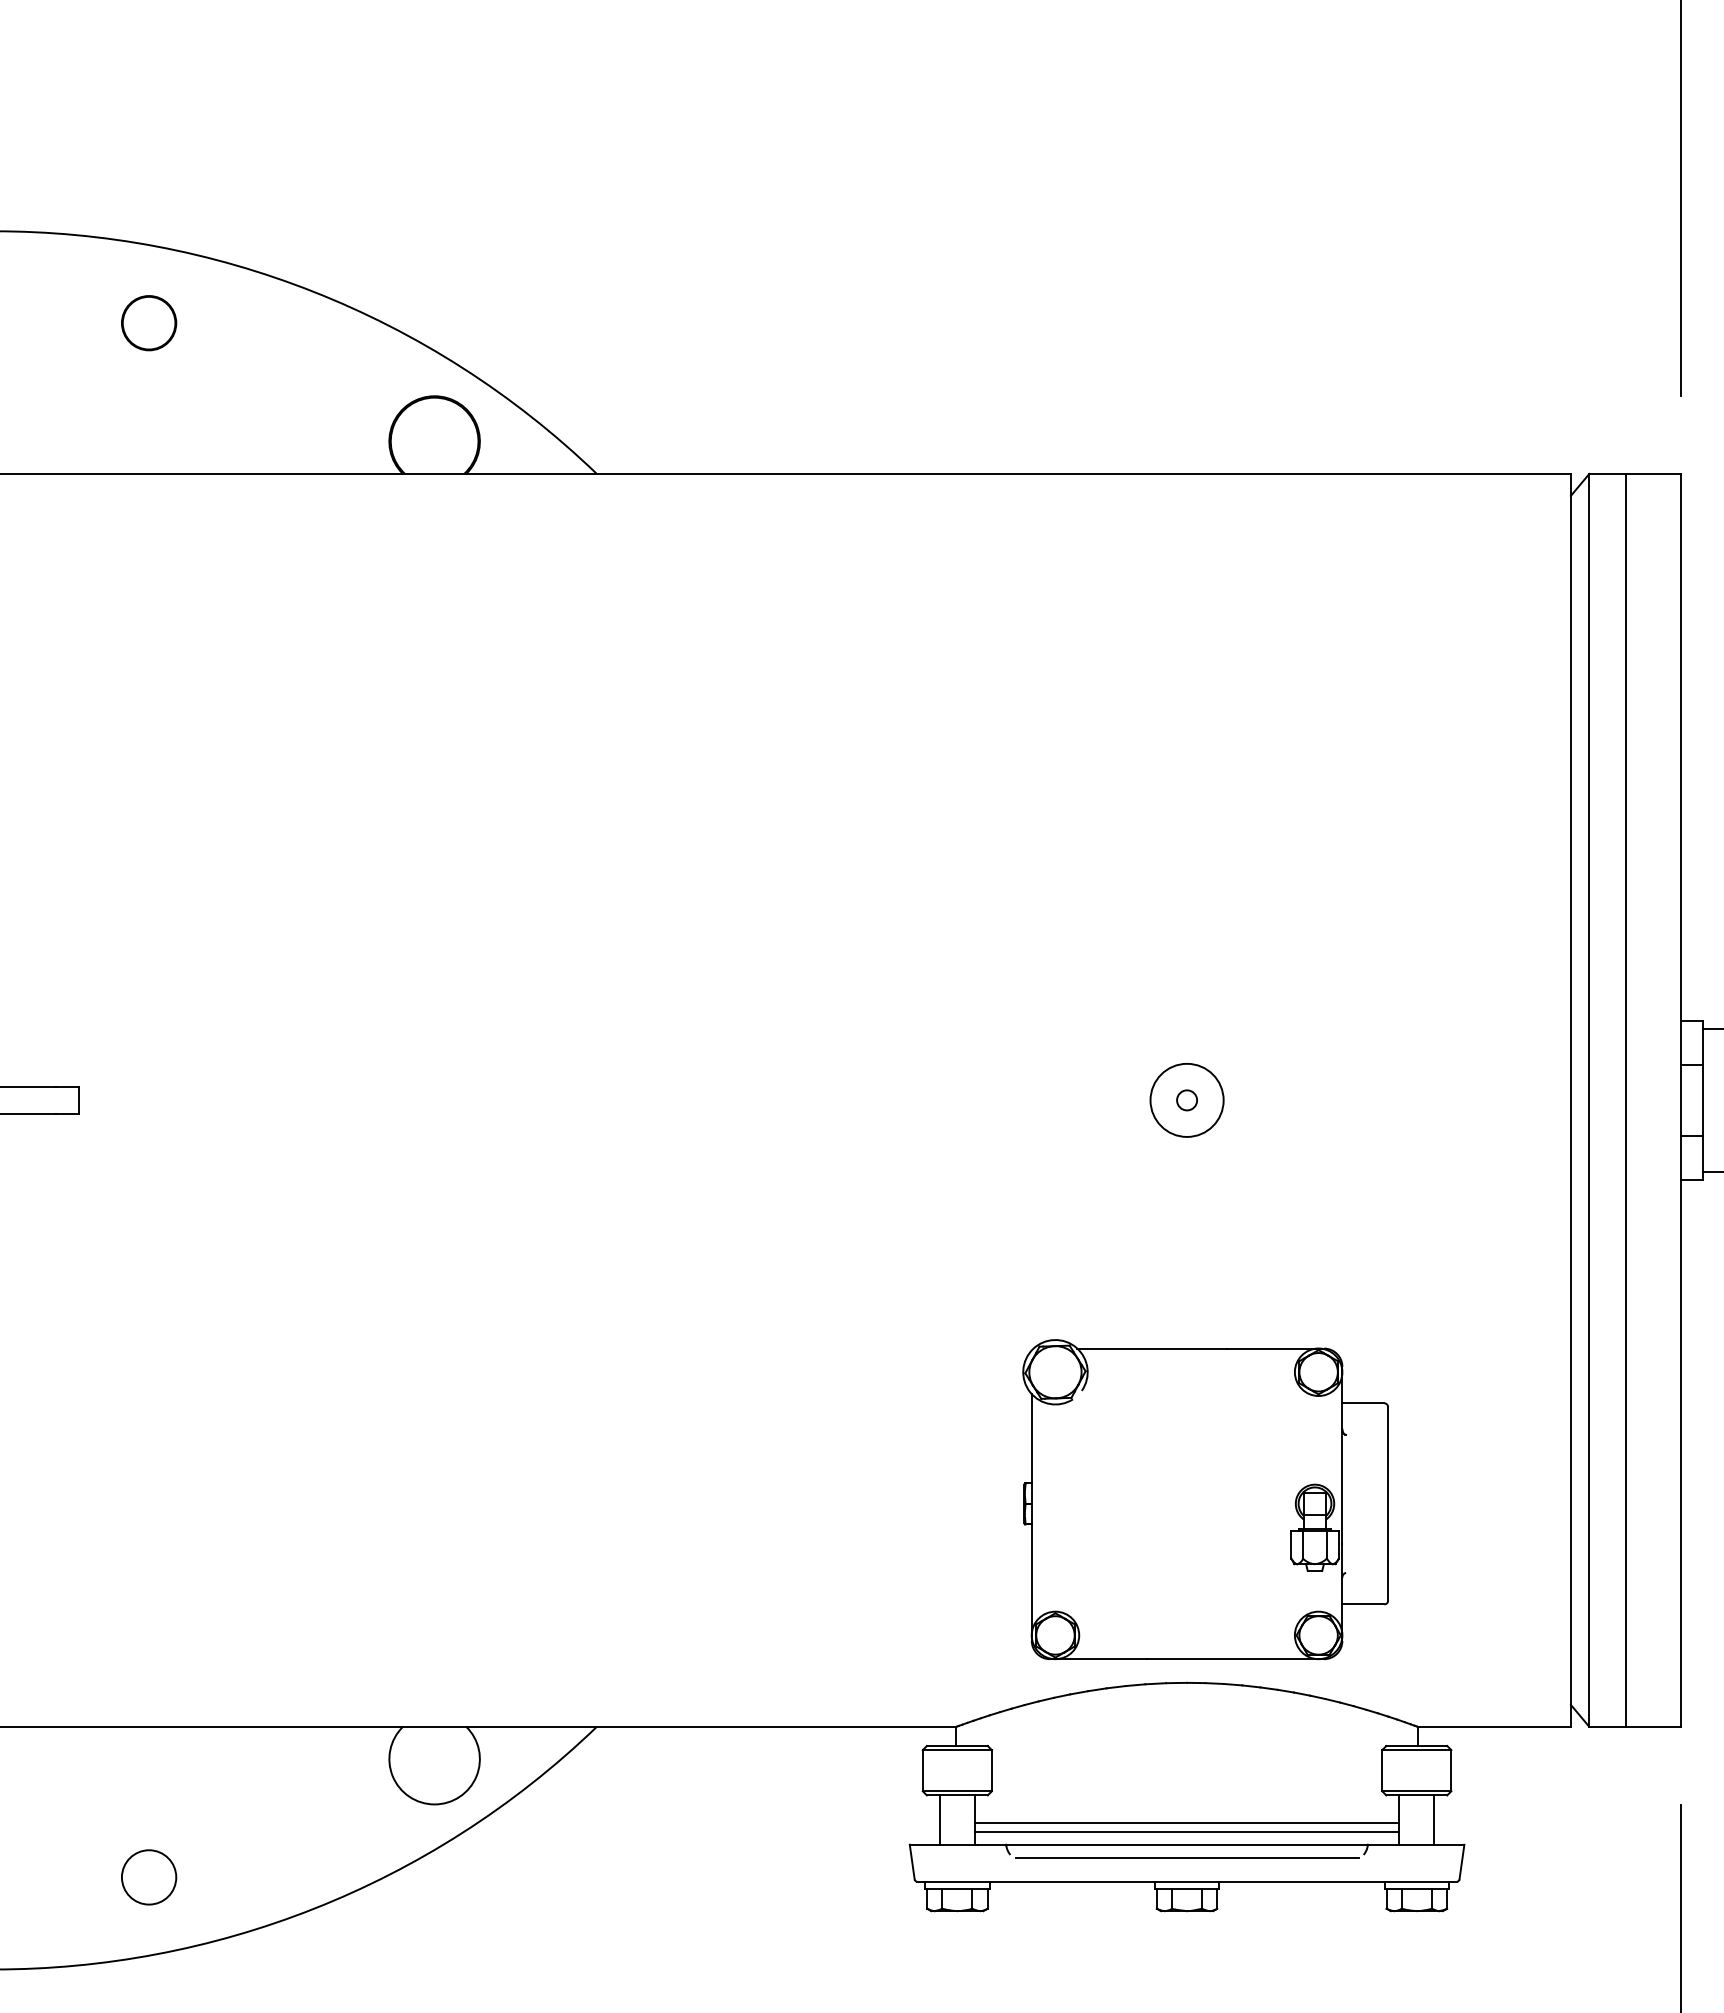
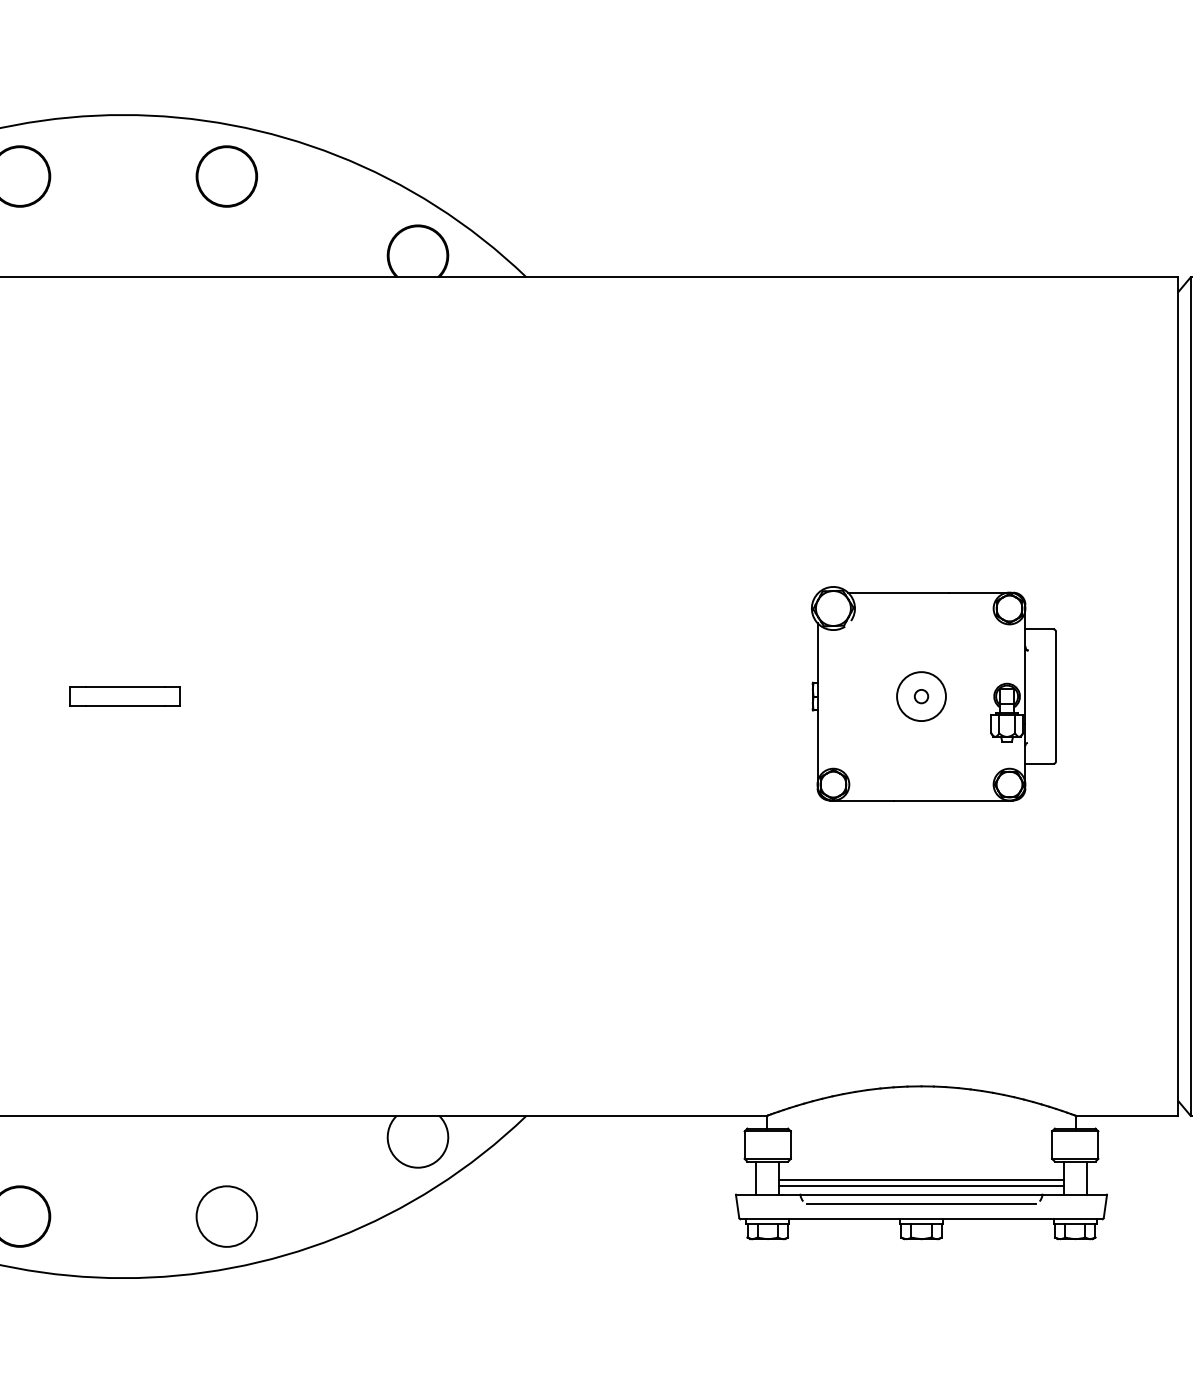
part: (148, 323) -> (226, 176), size x1.67
part: (1205, 1499) -> (933, 693), moved
circle: (148, 1877) -> (226, 1216), size x1.67

